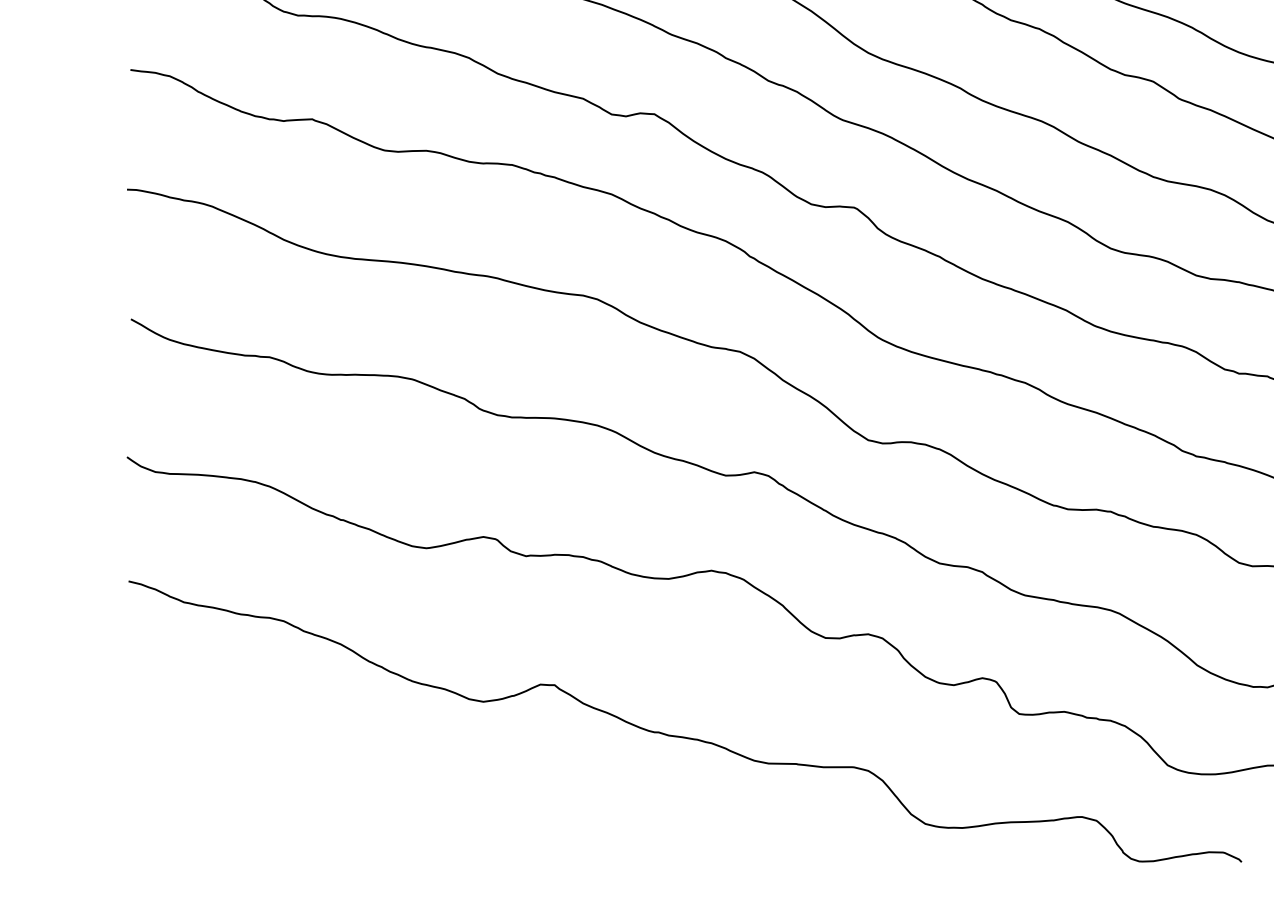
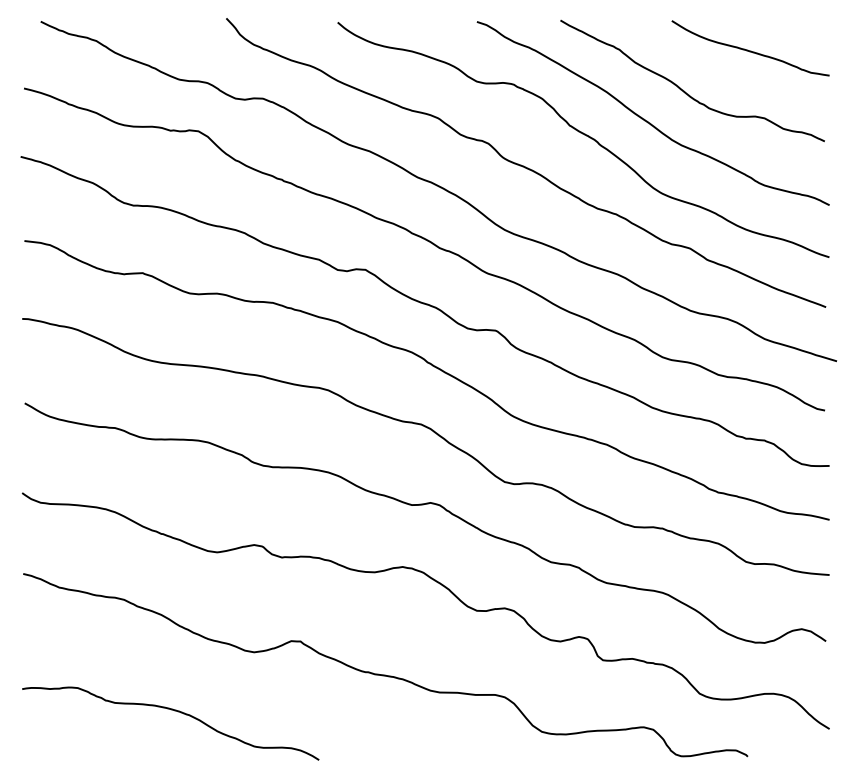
curve: (360, 792) -> (174, 711), added

